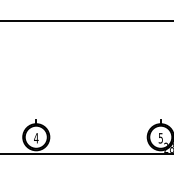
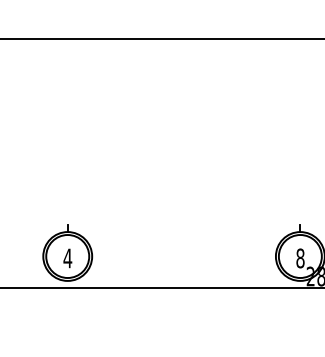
text: (160, 138) -> (299, 258), 5 -> 8

